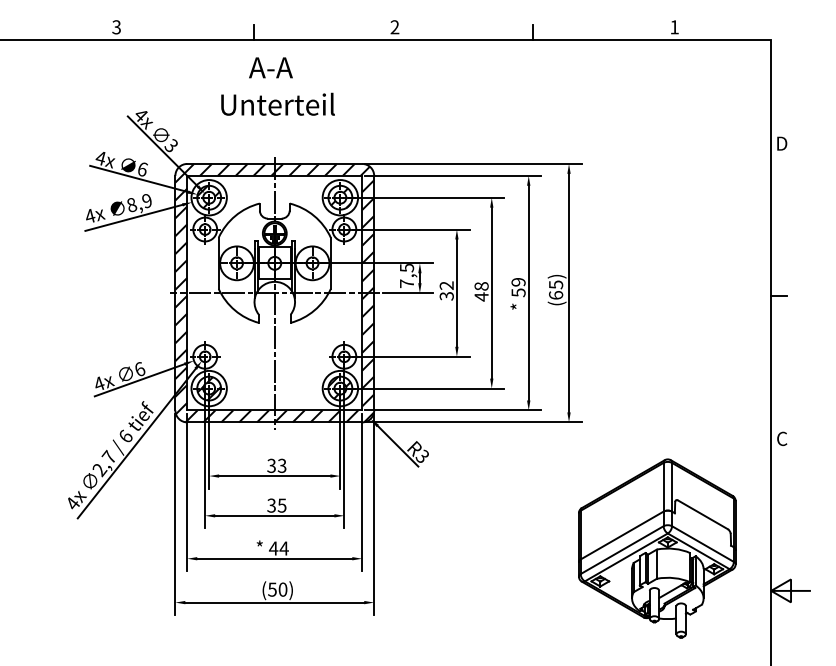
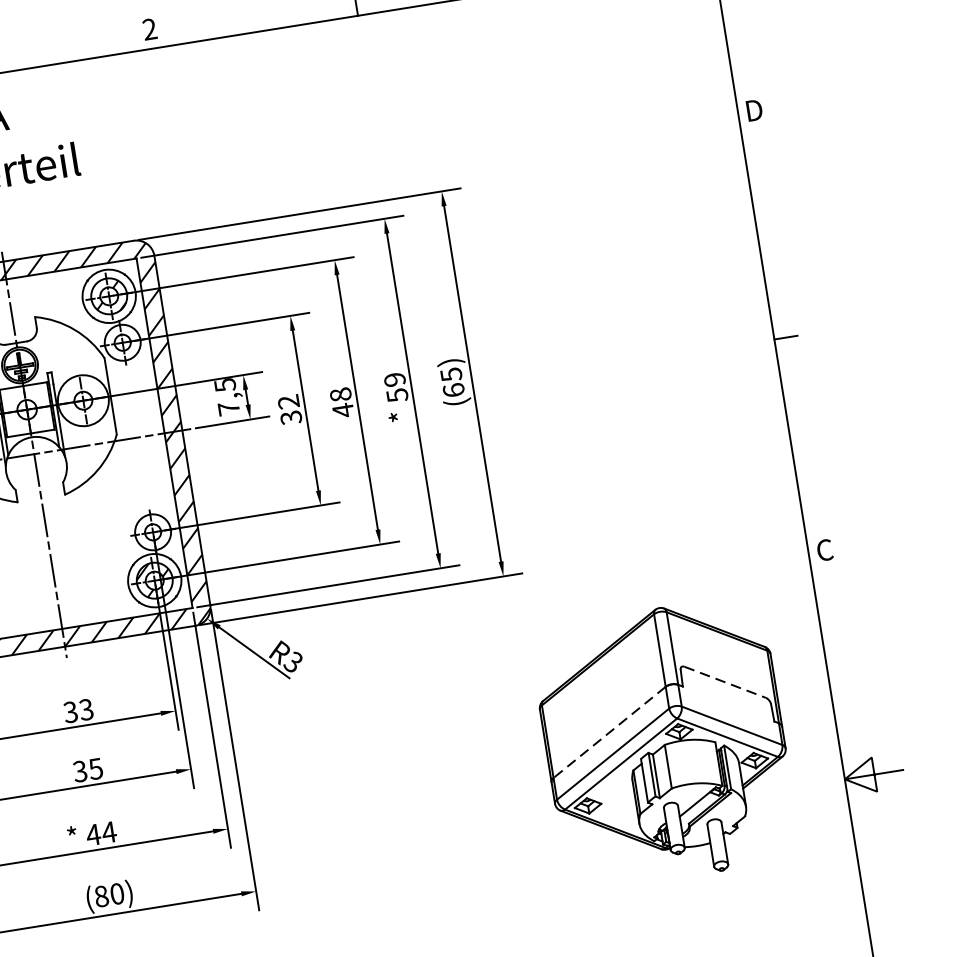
line: (702, 514) -> (724, 681), solid -> dashed
line: (622, 535) -> (610, 732), solid -> dashed
text: (272, 589) -> (101, 896), (50) -> (80)

